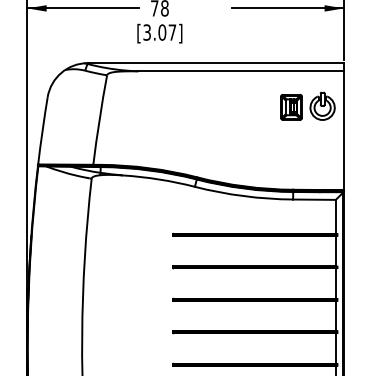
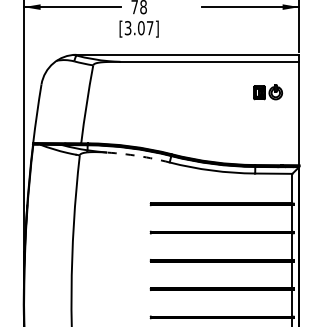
part: (307, 105) -> (267, 91), size x0.6
arc: (159, 179) -> (138, 156), solid -> dashed

